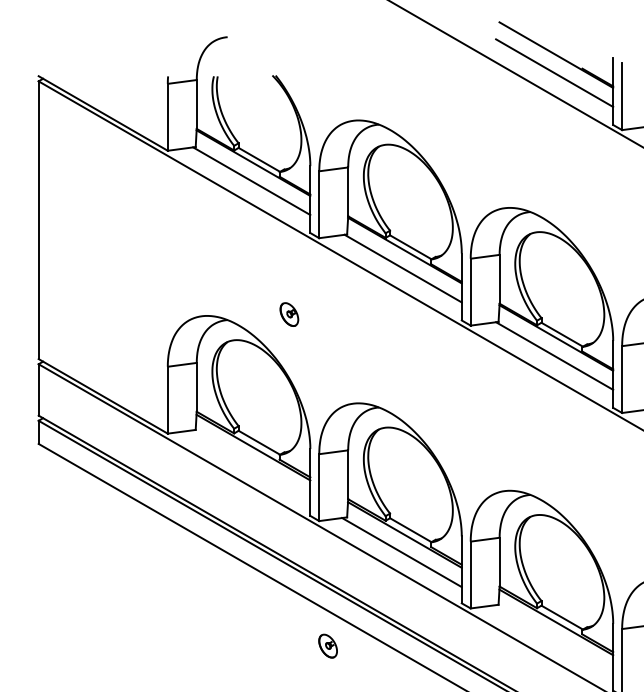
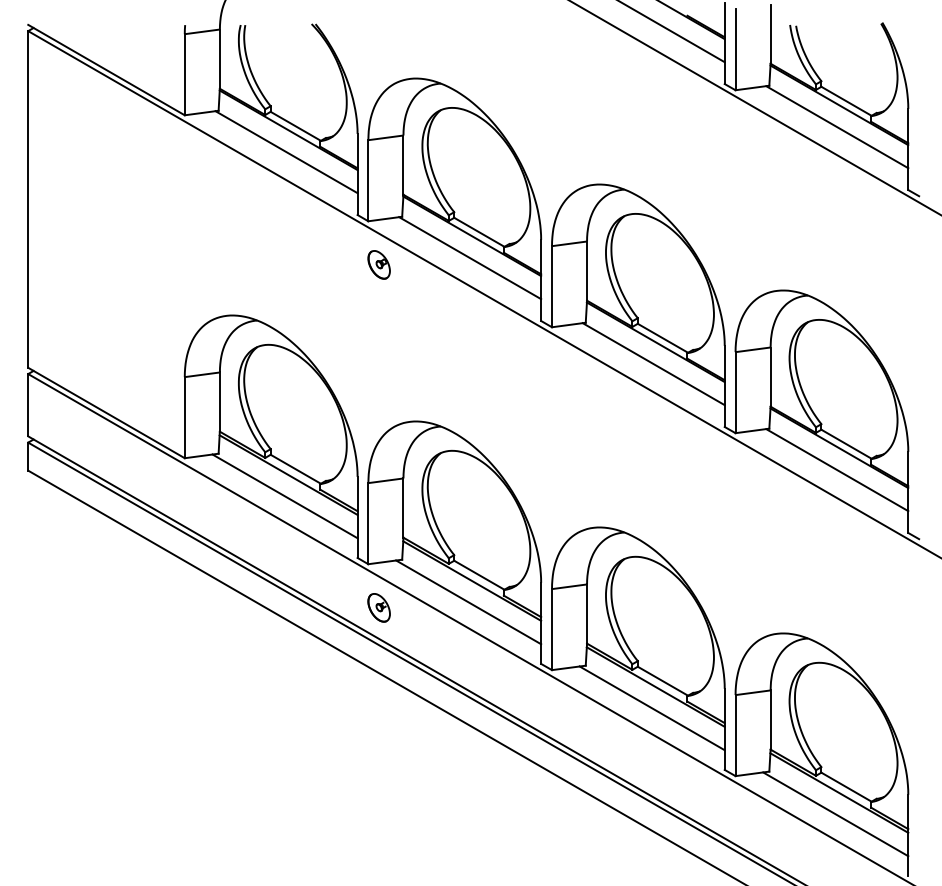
part: (288, 314) -> (378, 264), moved
line: (250, 465) -> (284, 496), added
line: (552, 640) -> (651, 708), added
part: (327, 645) -> (378, 607), moved

